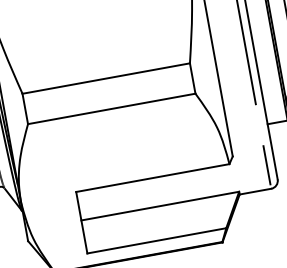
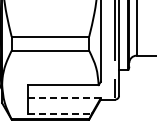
line: (160, 206) -> (64, 98), solid -> dashed
line: (158, 240) -> (60, 113), solid -> dashed

